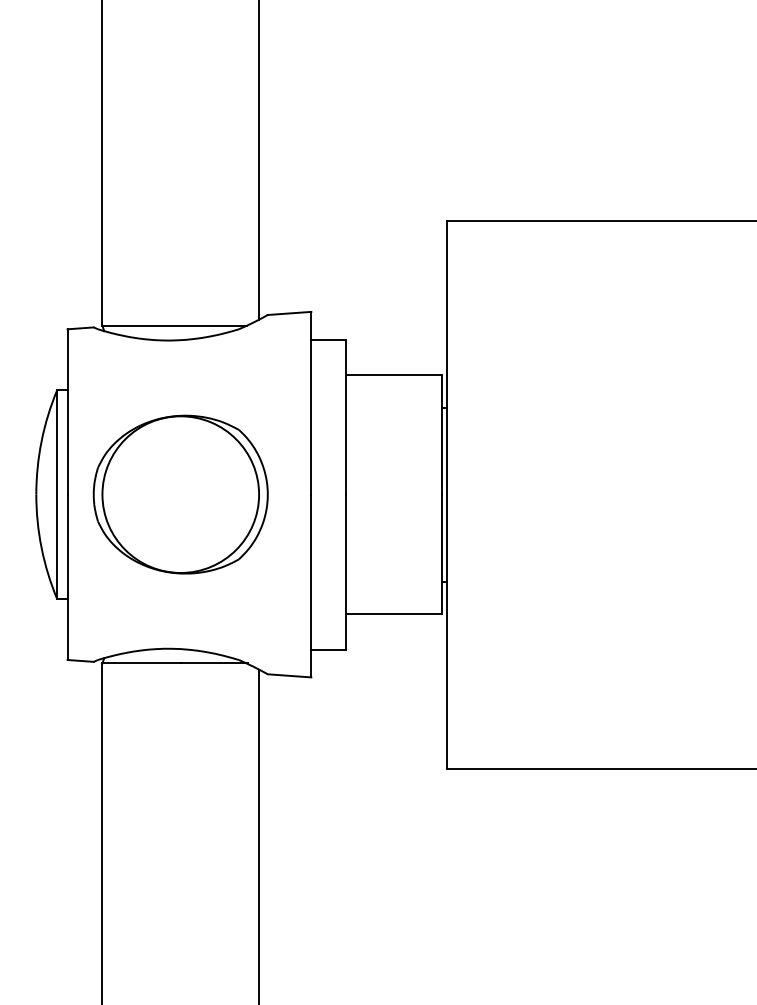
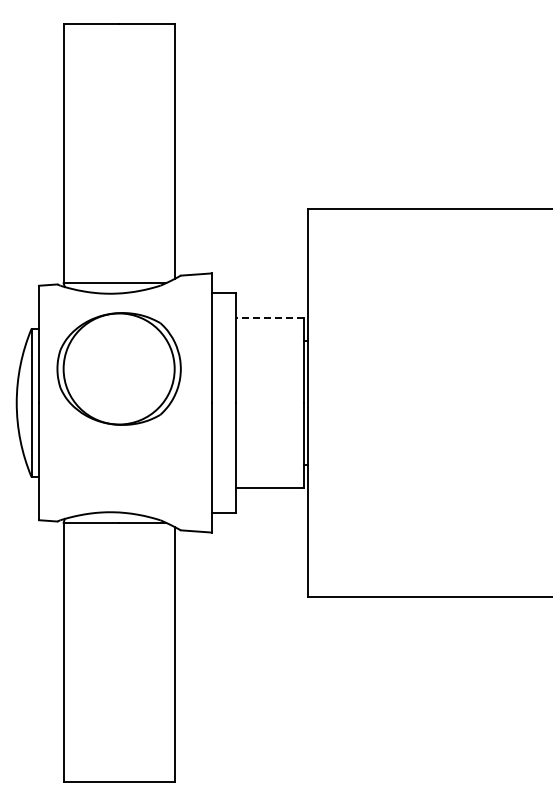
line: (394, 375) -> (270, 318), solid -> dashed
part: (179, 493) -> (118, 368), moved

